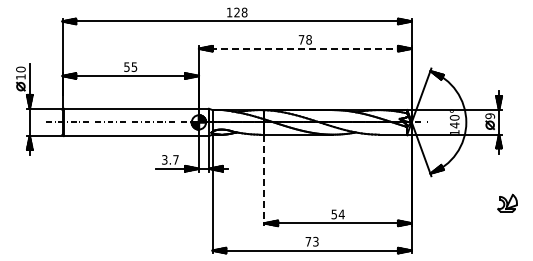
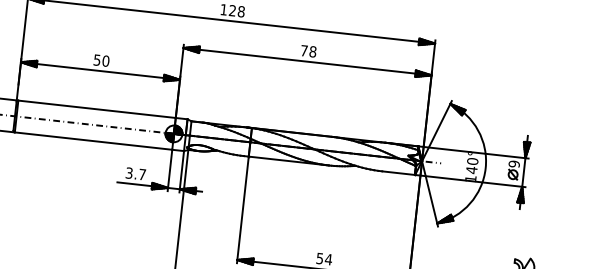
line: (305, 48) -> (307, 61), dashed -> solid
text: (134, 66) -> (106, 60), 55 -> 50
line: (264, 180) -> (242, 210), dashed -> solid

